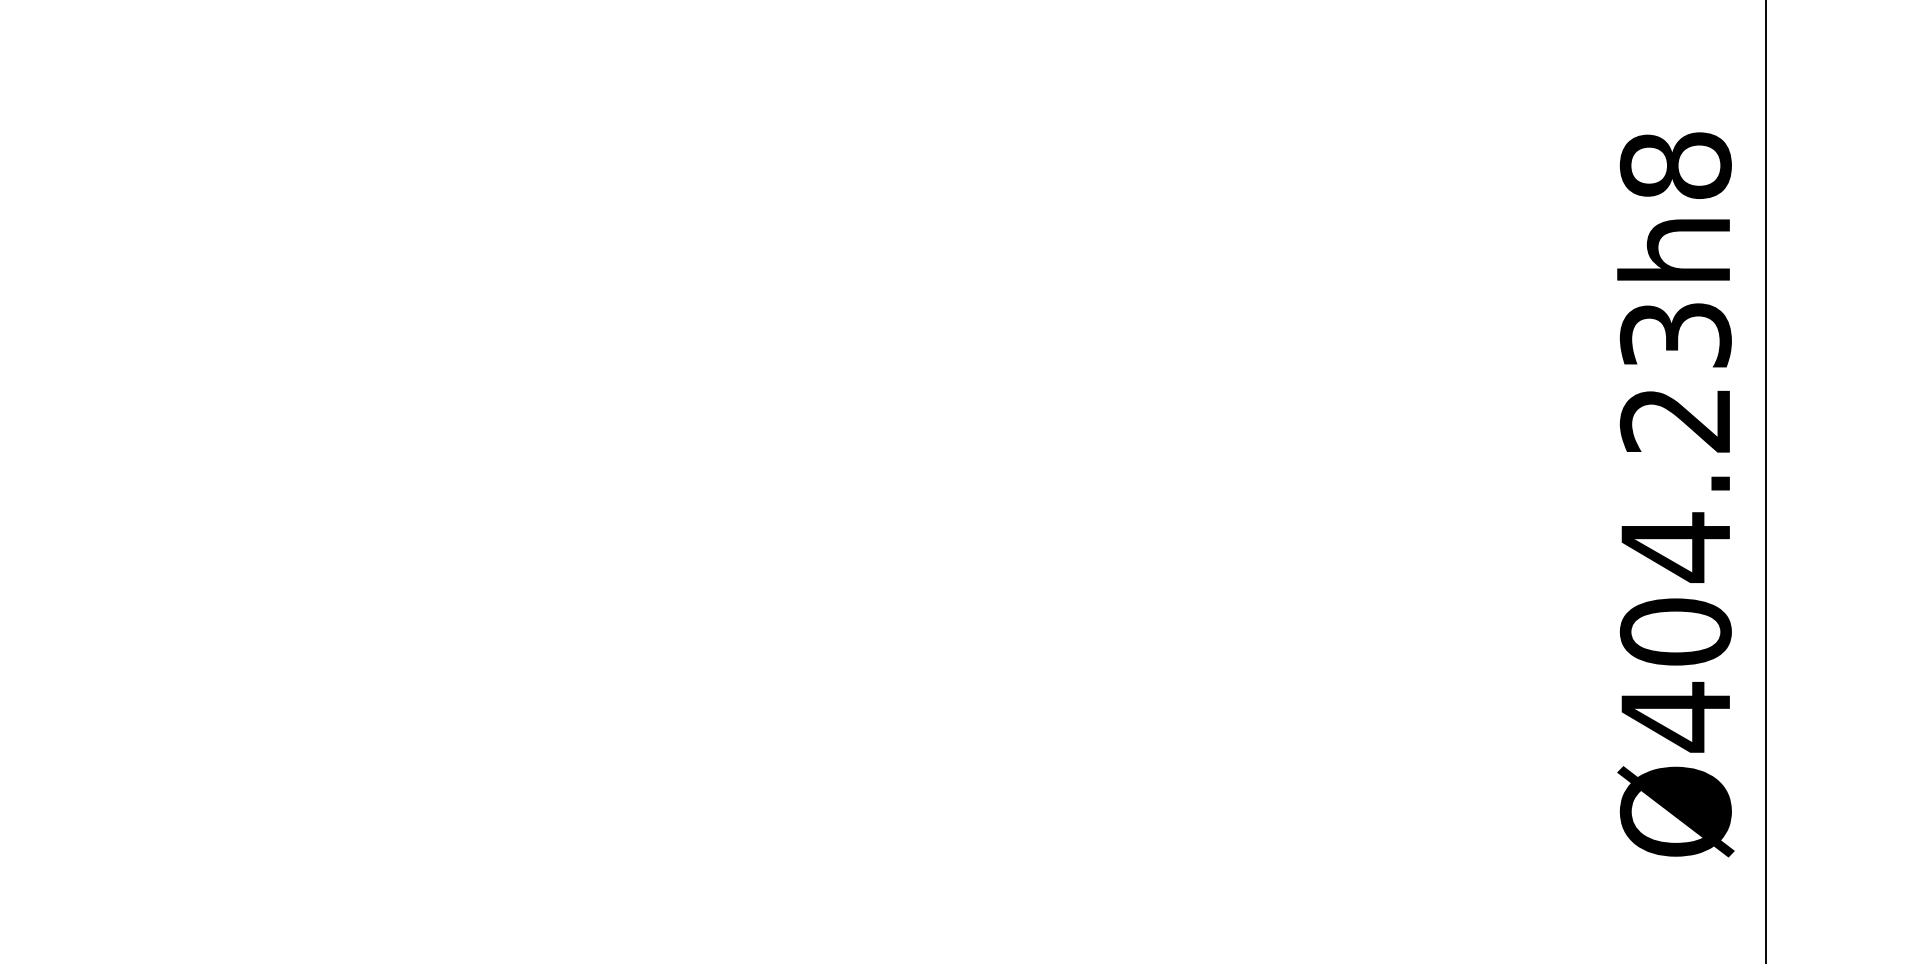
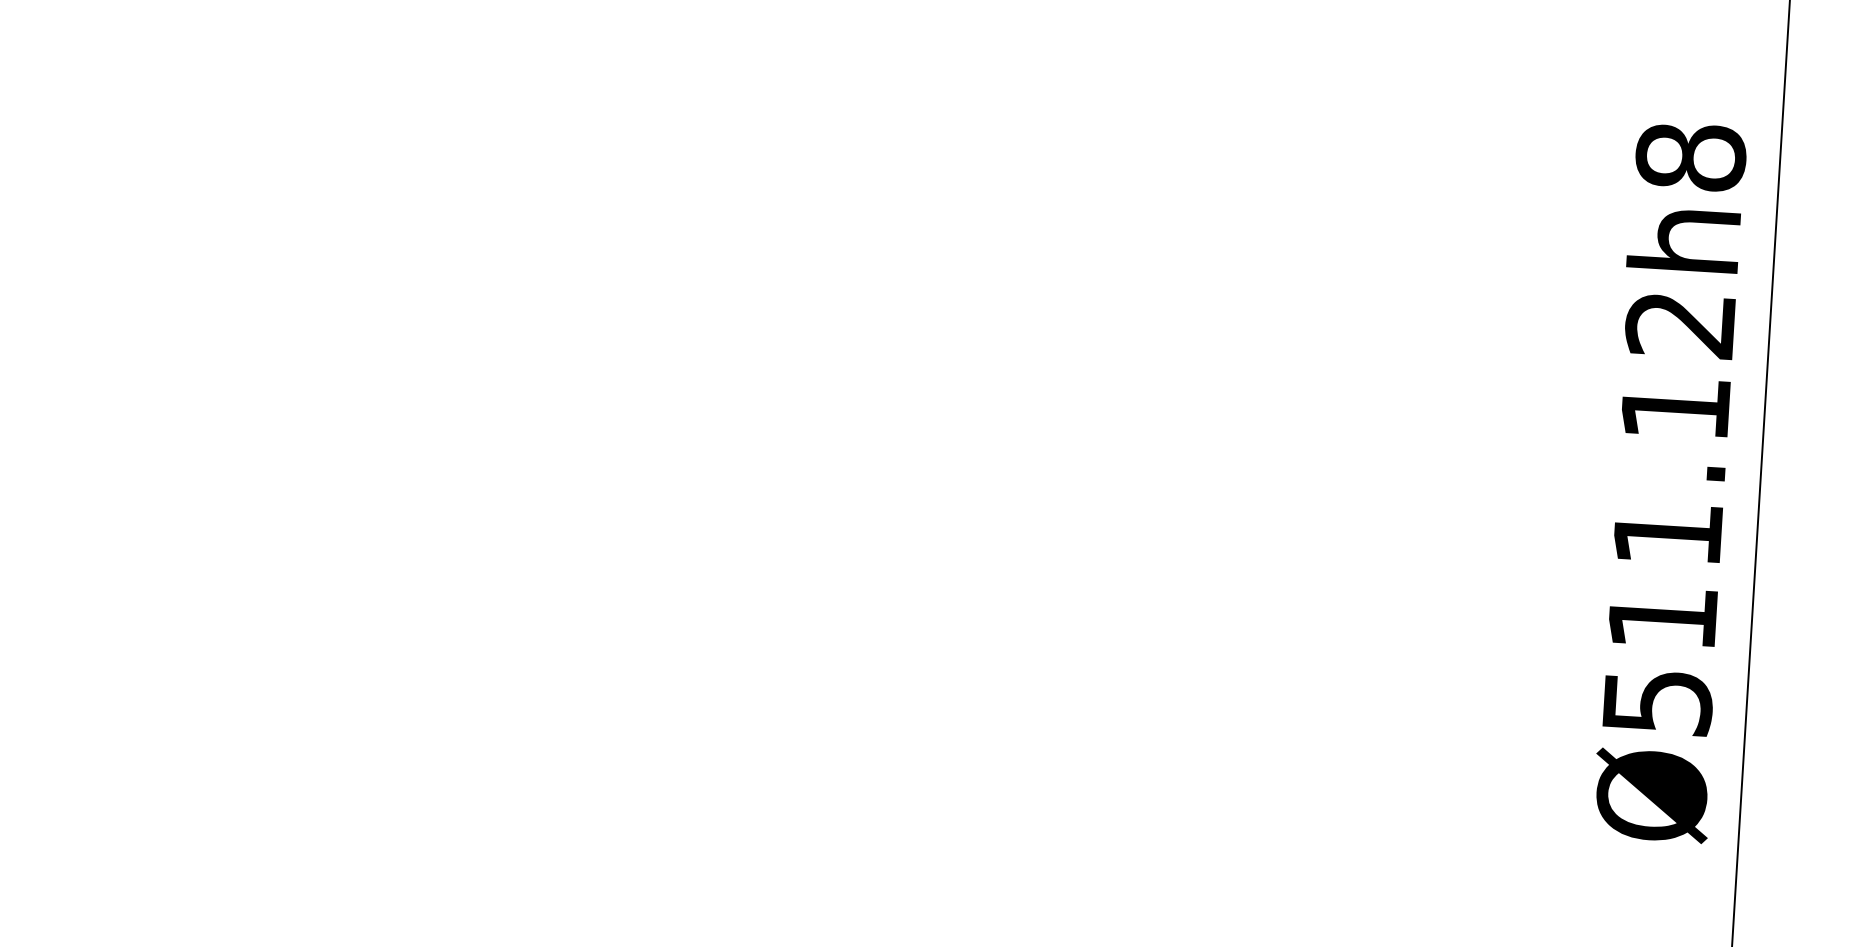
text: (1675, 527) -> (1668, 514), Ø404.23h8 -> Ø511.12h8

